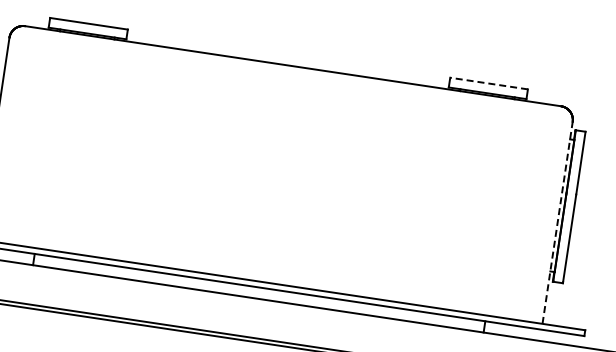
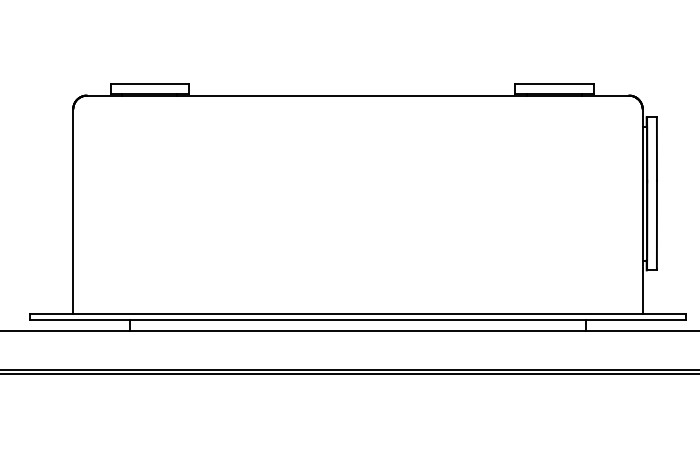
line: (488, 83) -> (553, 83), dashed -> solid
line: (557, 222) -> (642, 211), dashed -> solid

